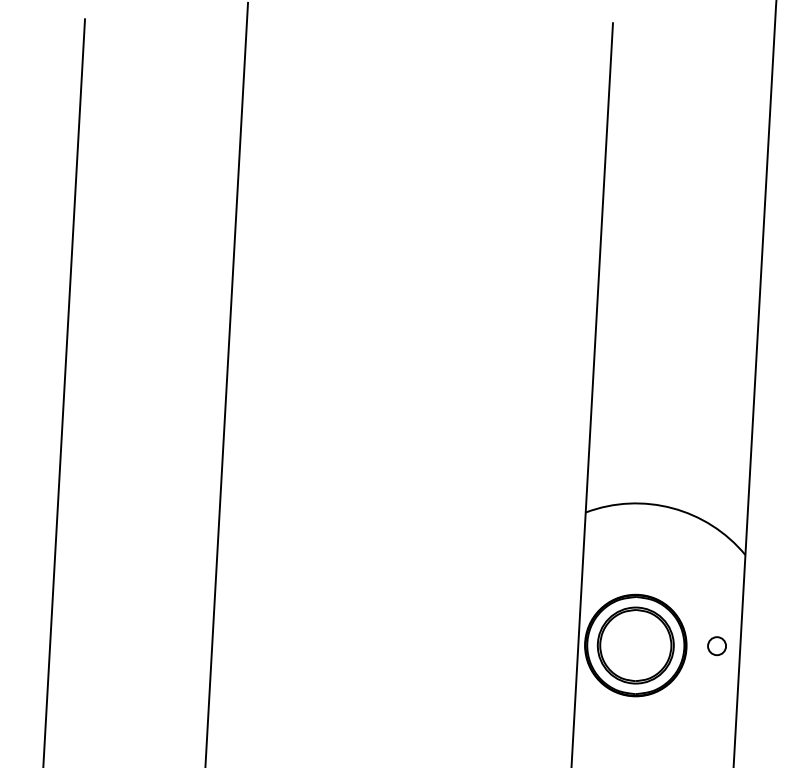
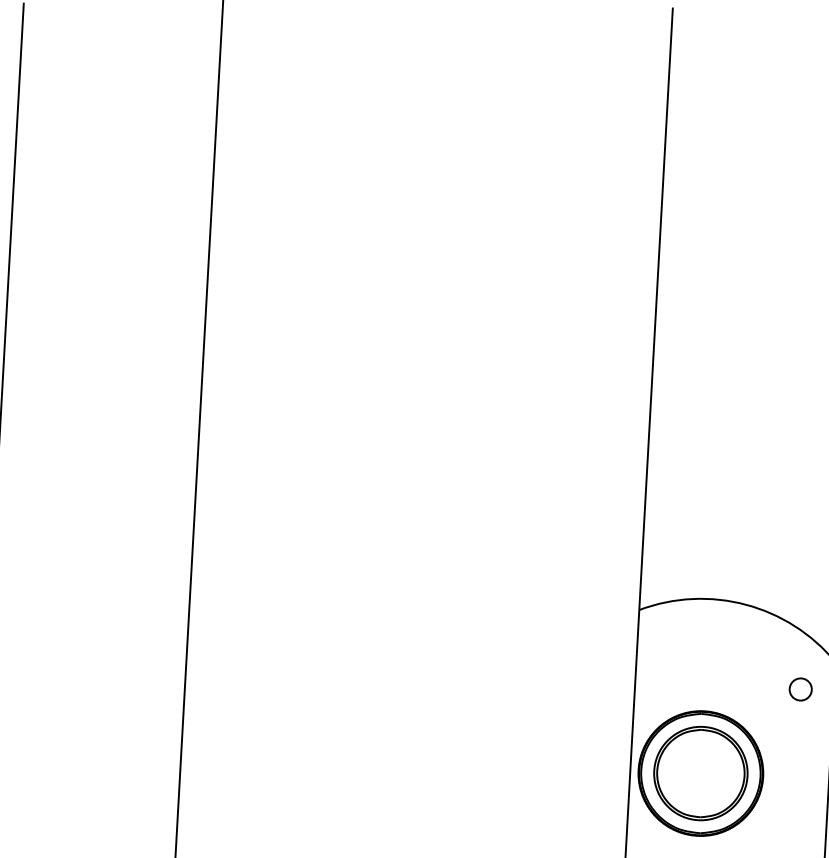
circle: (716, 646) -> (800, 689), moved

